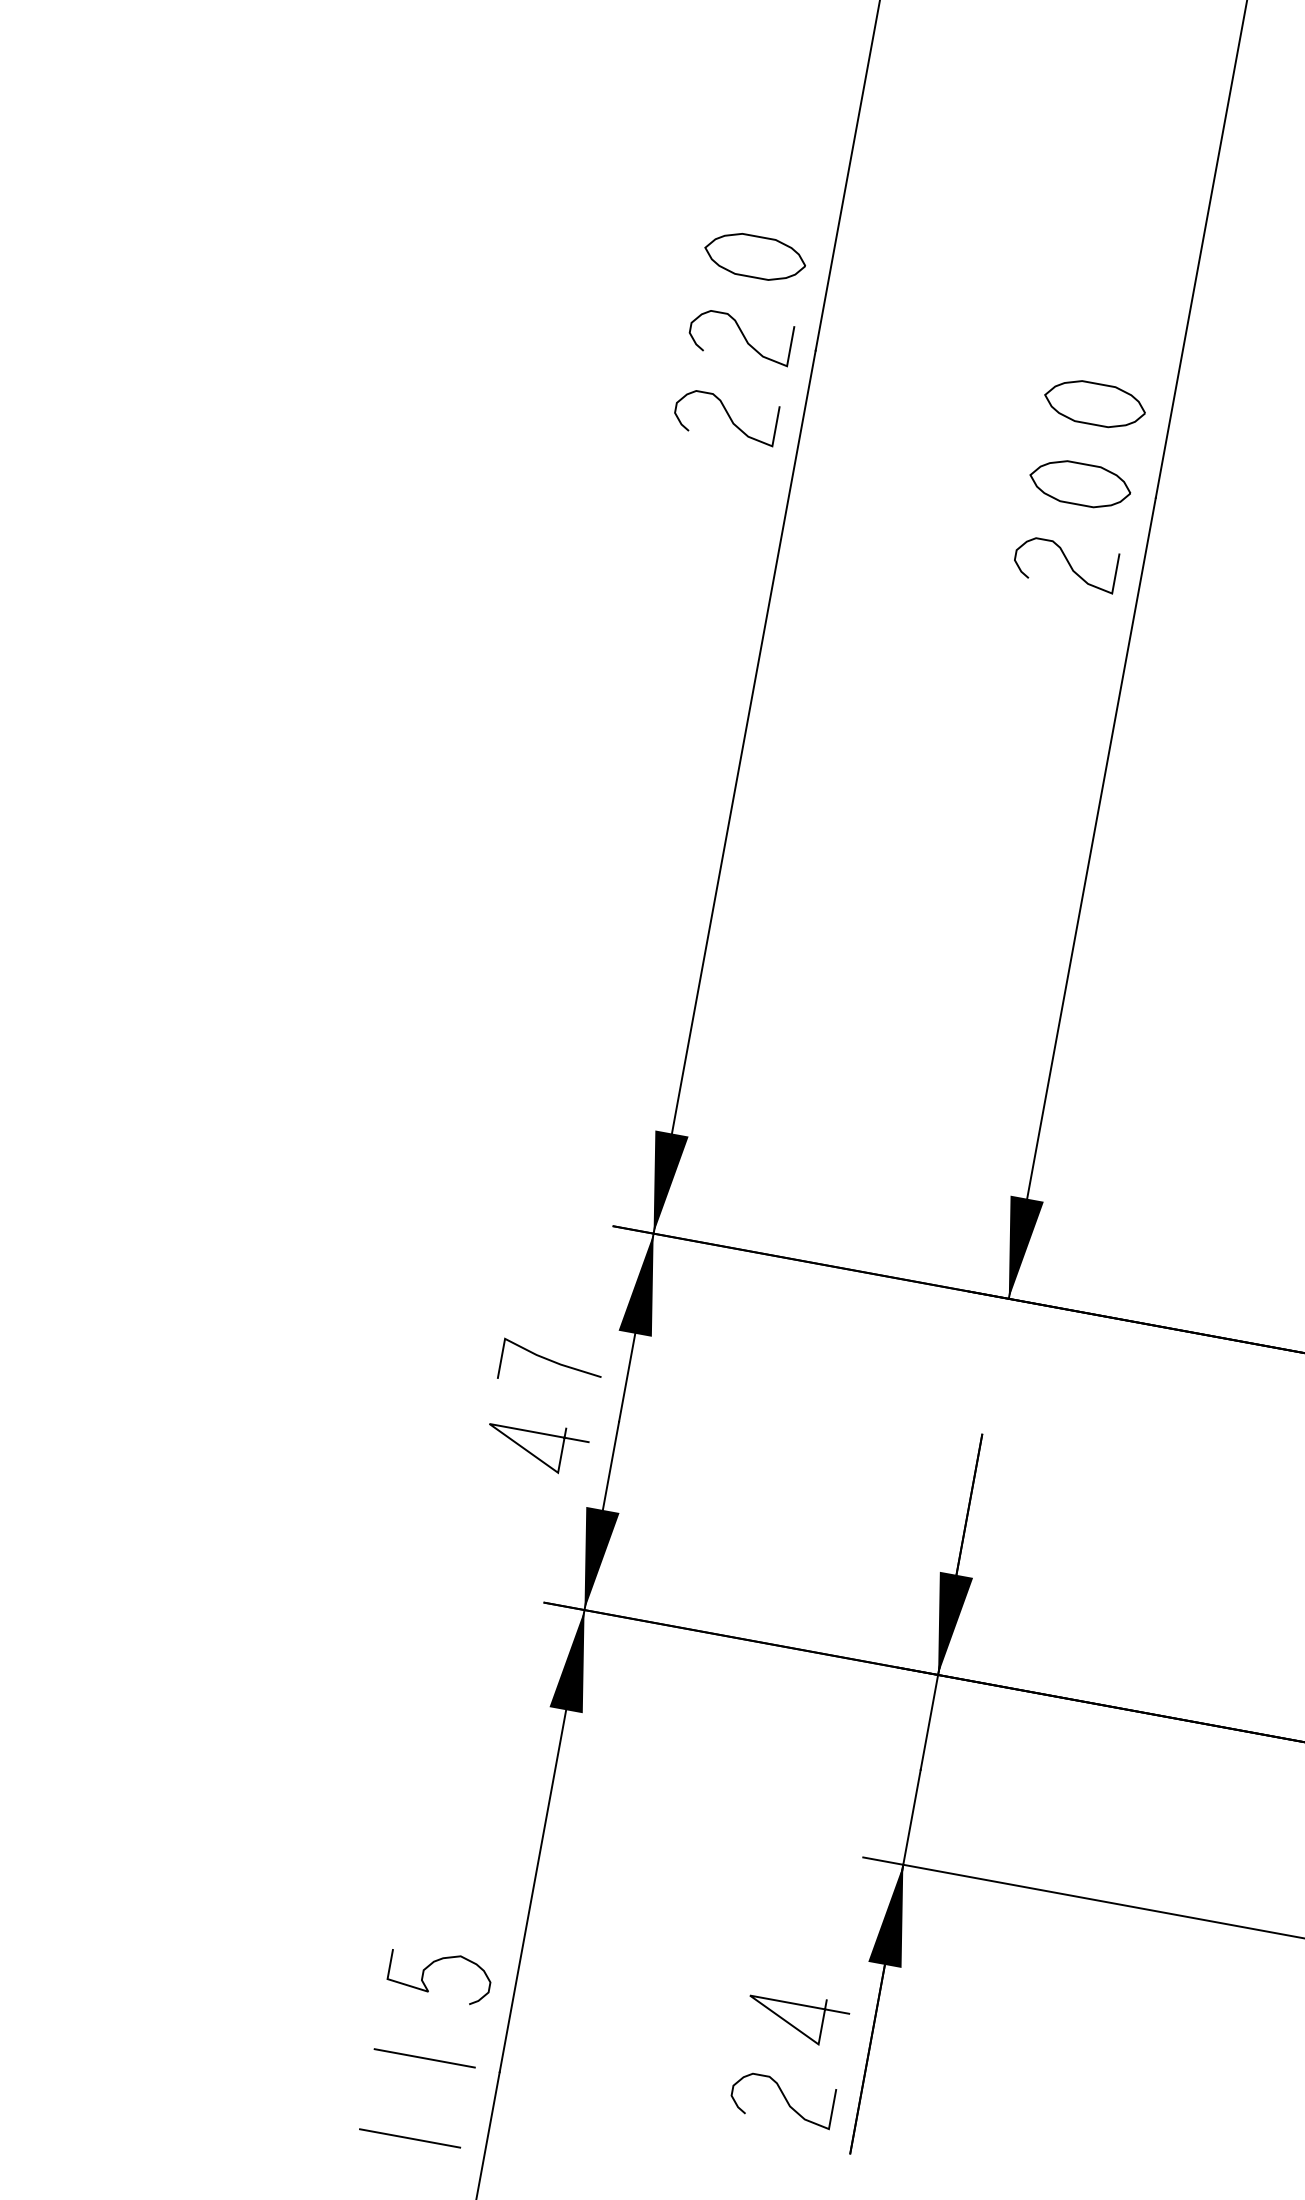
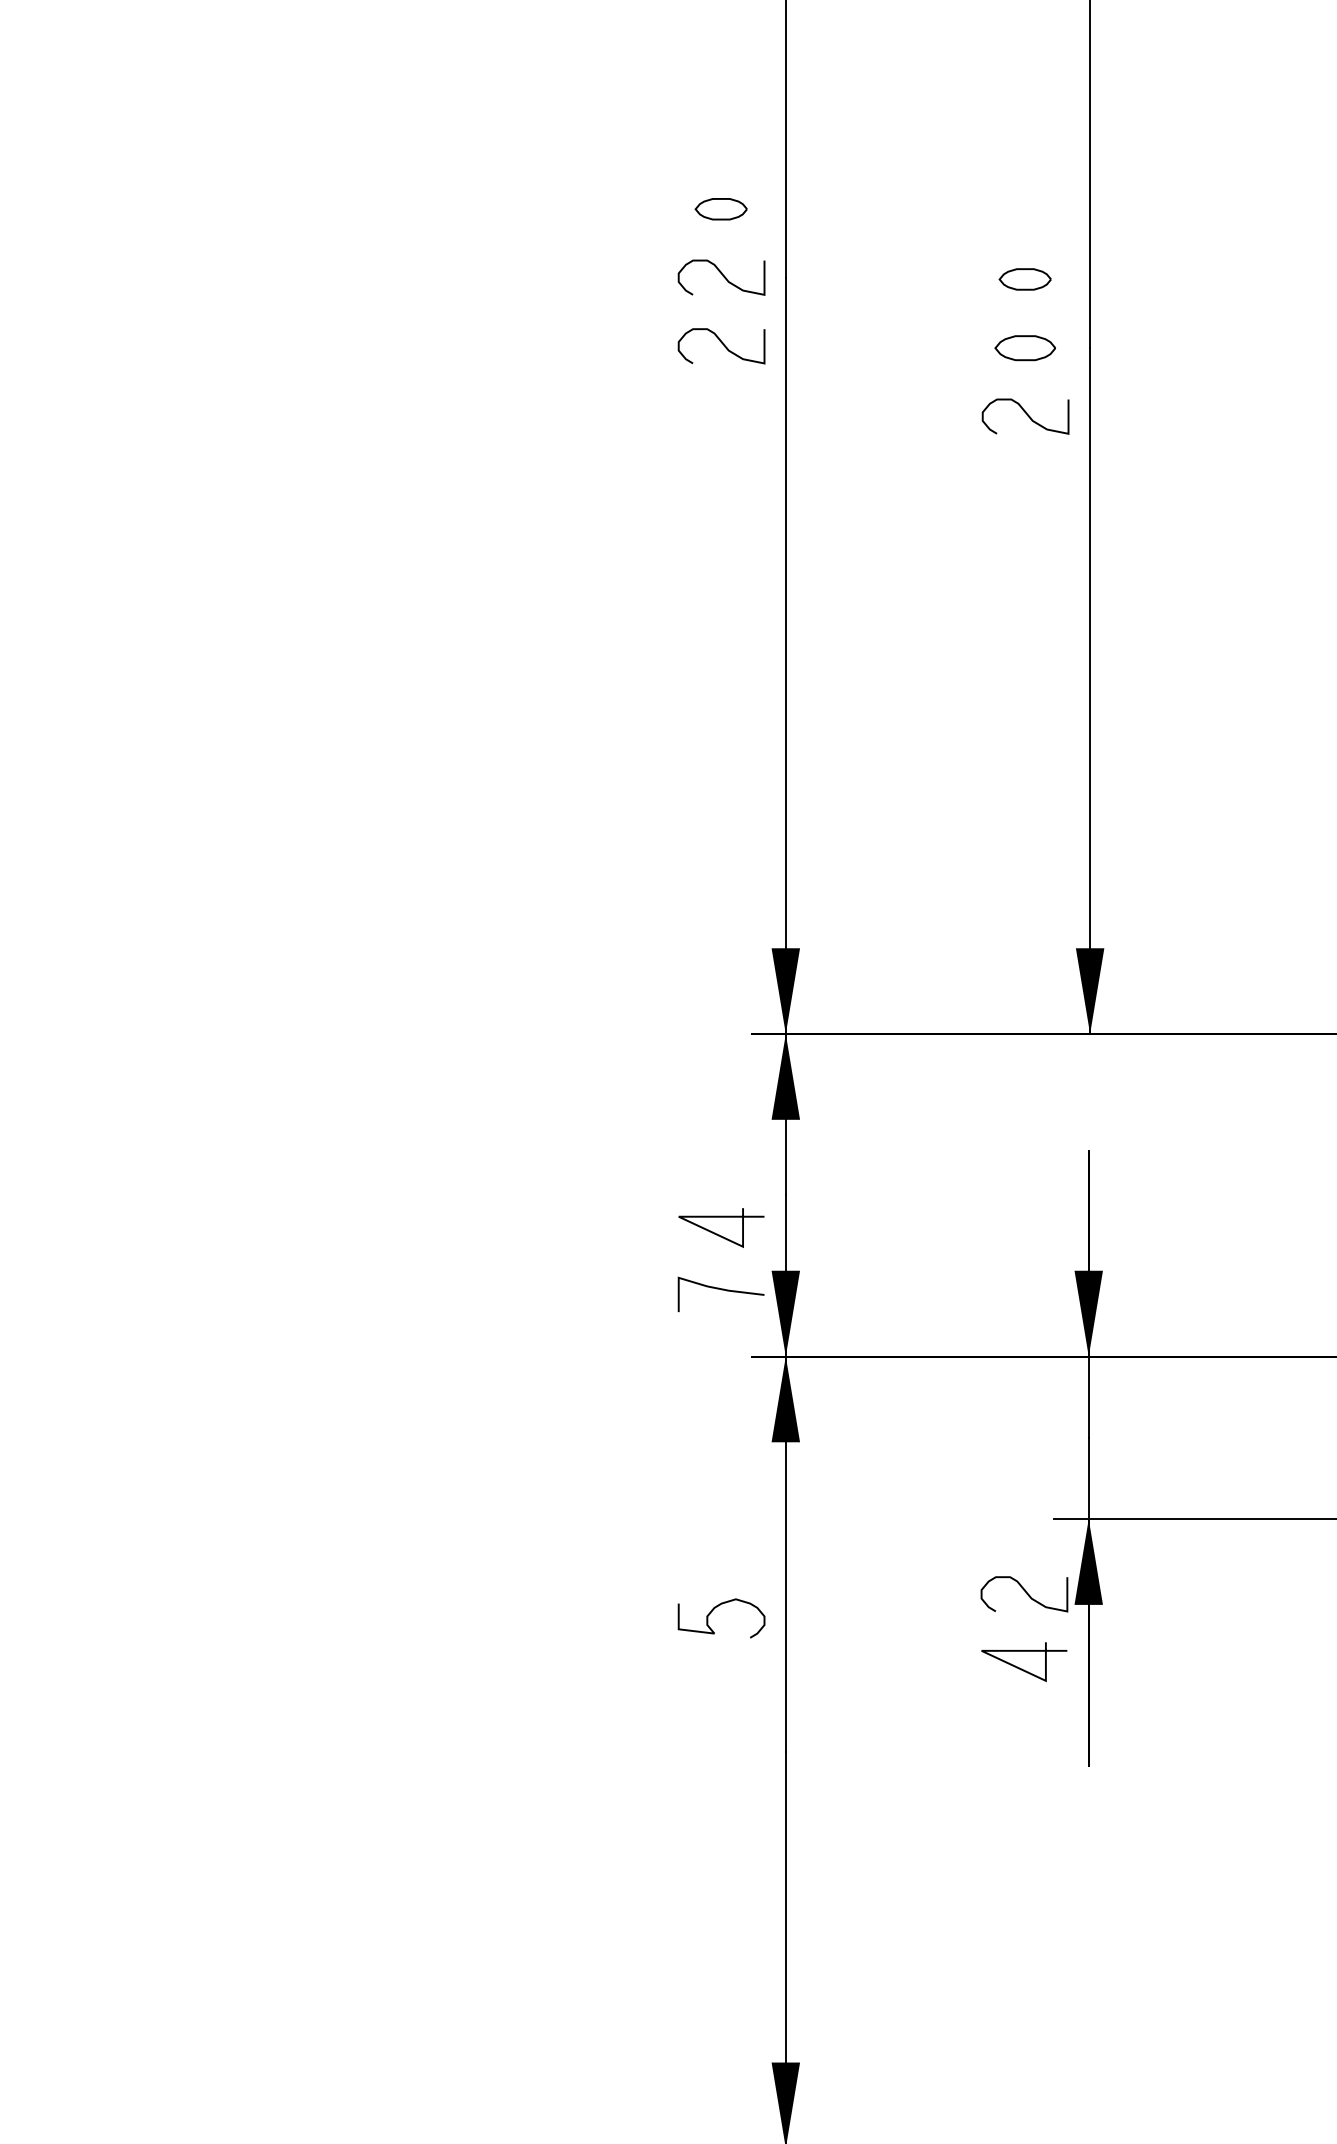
part: (754, 257) -> (720, 209), size x0.6
part: (1093, 403) -> (1024, 279), size x0.6
part: (1079, 484) -> (1024, 348), size x0.7
curve: (552, 1362) -> (721, 1290), moved
curve: (429, 1967) -> (711, 1613), moved
line: (424, 2058) -> (721, 1752), removed
curve: (784, 2100) -> (1026, 1594), moved
line: (410, 2137) -> (721, 1820), removed

